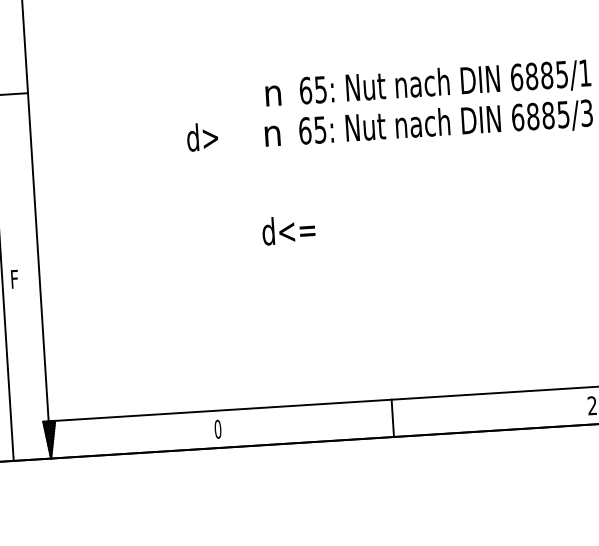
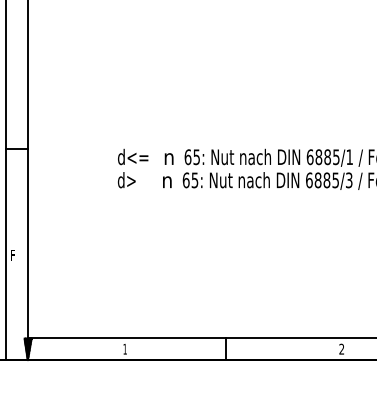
text: (289, 229) -> (133, 156), moved
text: (216, 428) -> (124, 348), 0 -> 1

